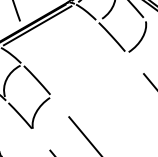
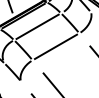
line: (59, 42) -> (37, 26), added
line: (88, 74) -> (55, 46), added

